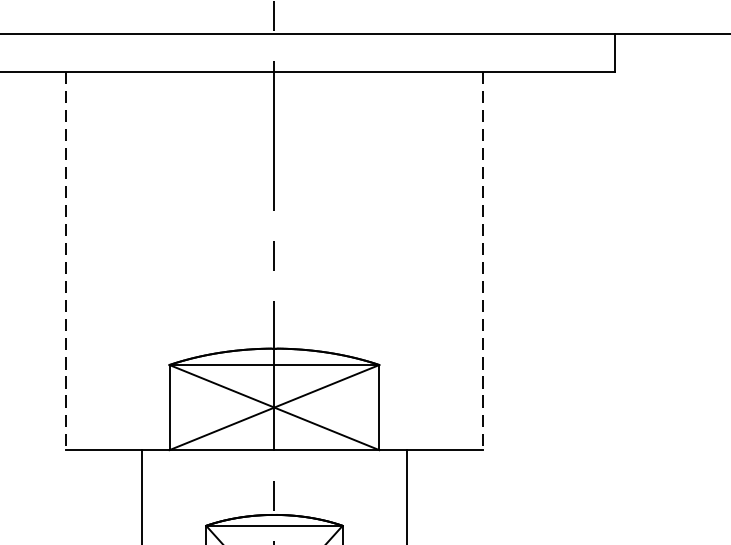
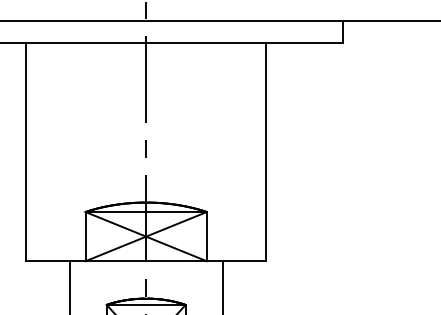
line: (65, 261) -> (25, 152), dashed -> solid
line: (482, 261) -> (266, 152), dashed -> solid

